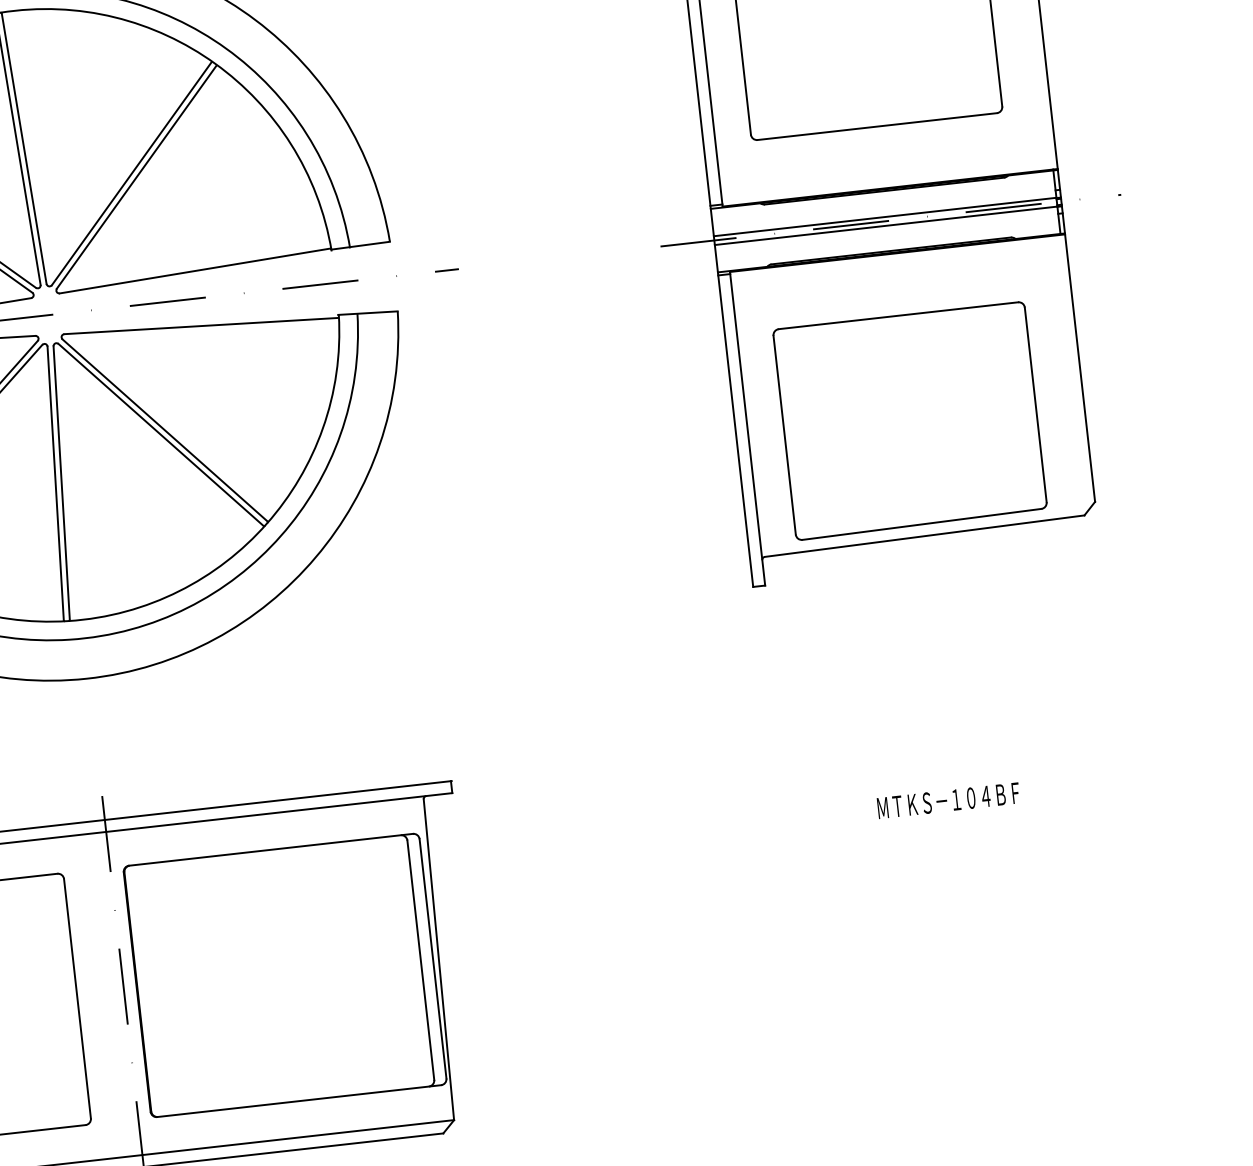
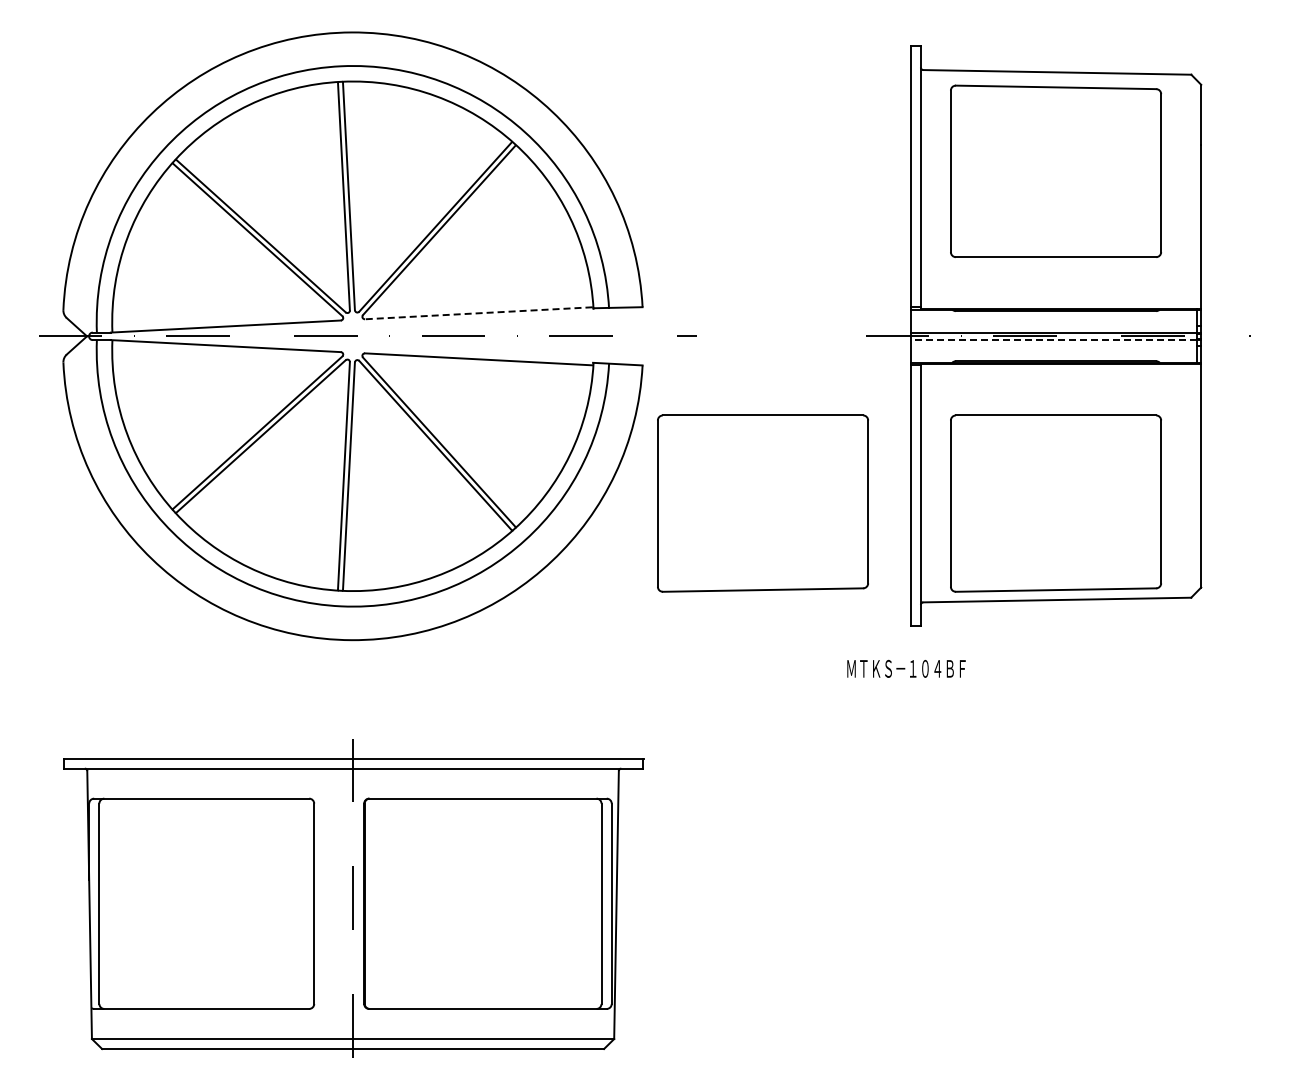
line: (885, 226) -> (1053, 340), solid -> dashed
line: (194, 271) -> (478, 313), solid -> dashed
part: (559, 460) -> (762, 503), added
text: (948, 800) -> (906, 668), moved

